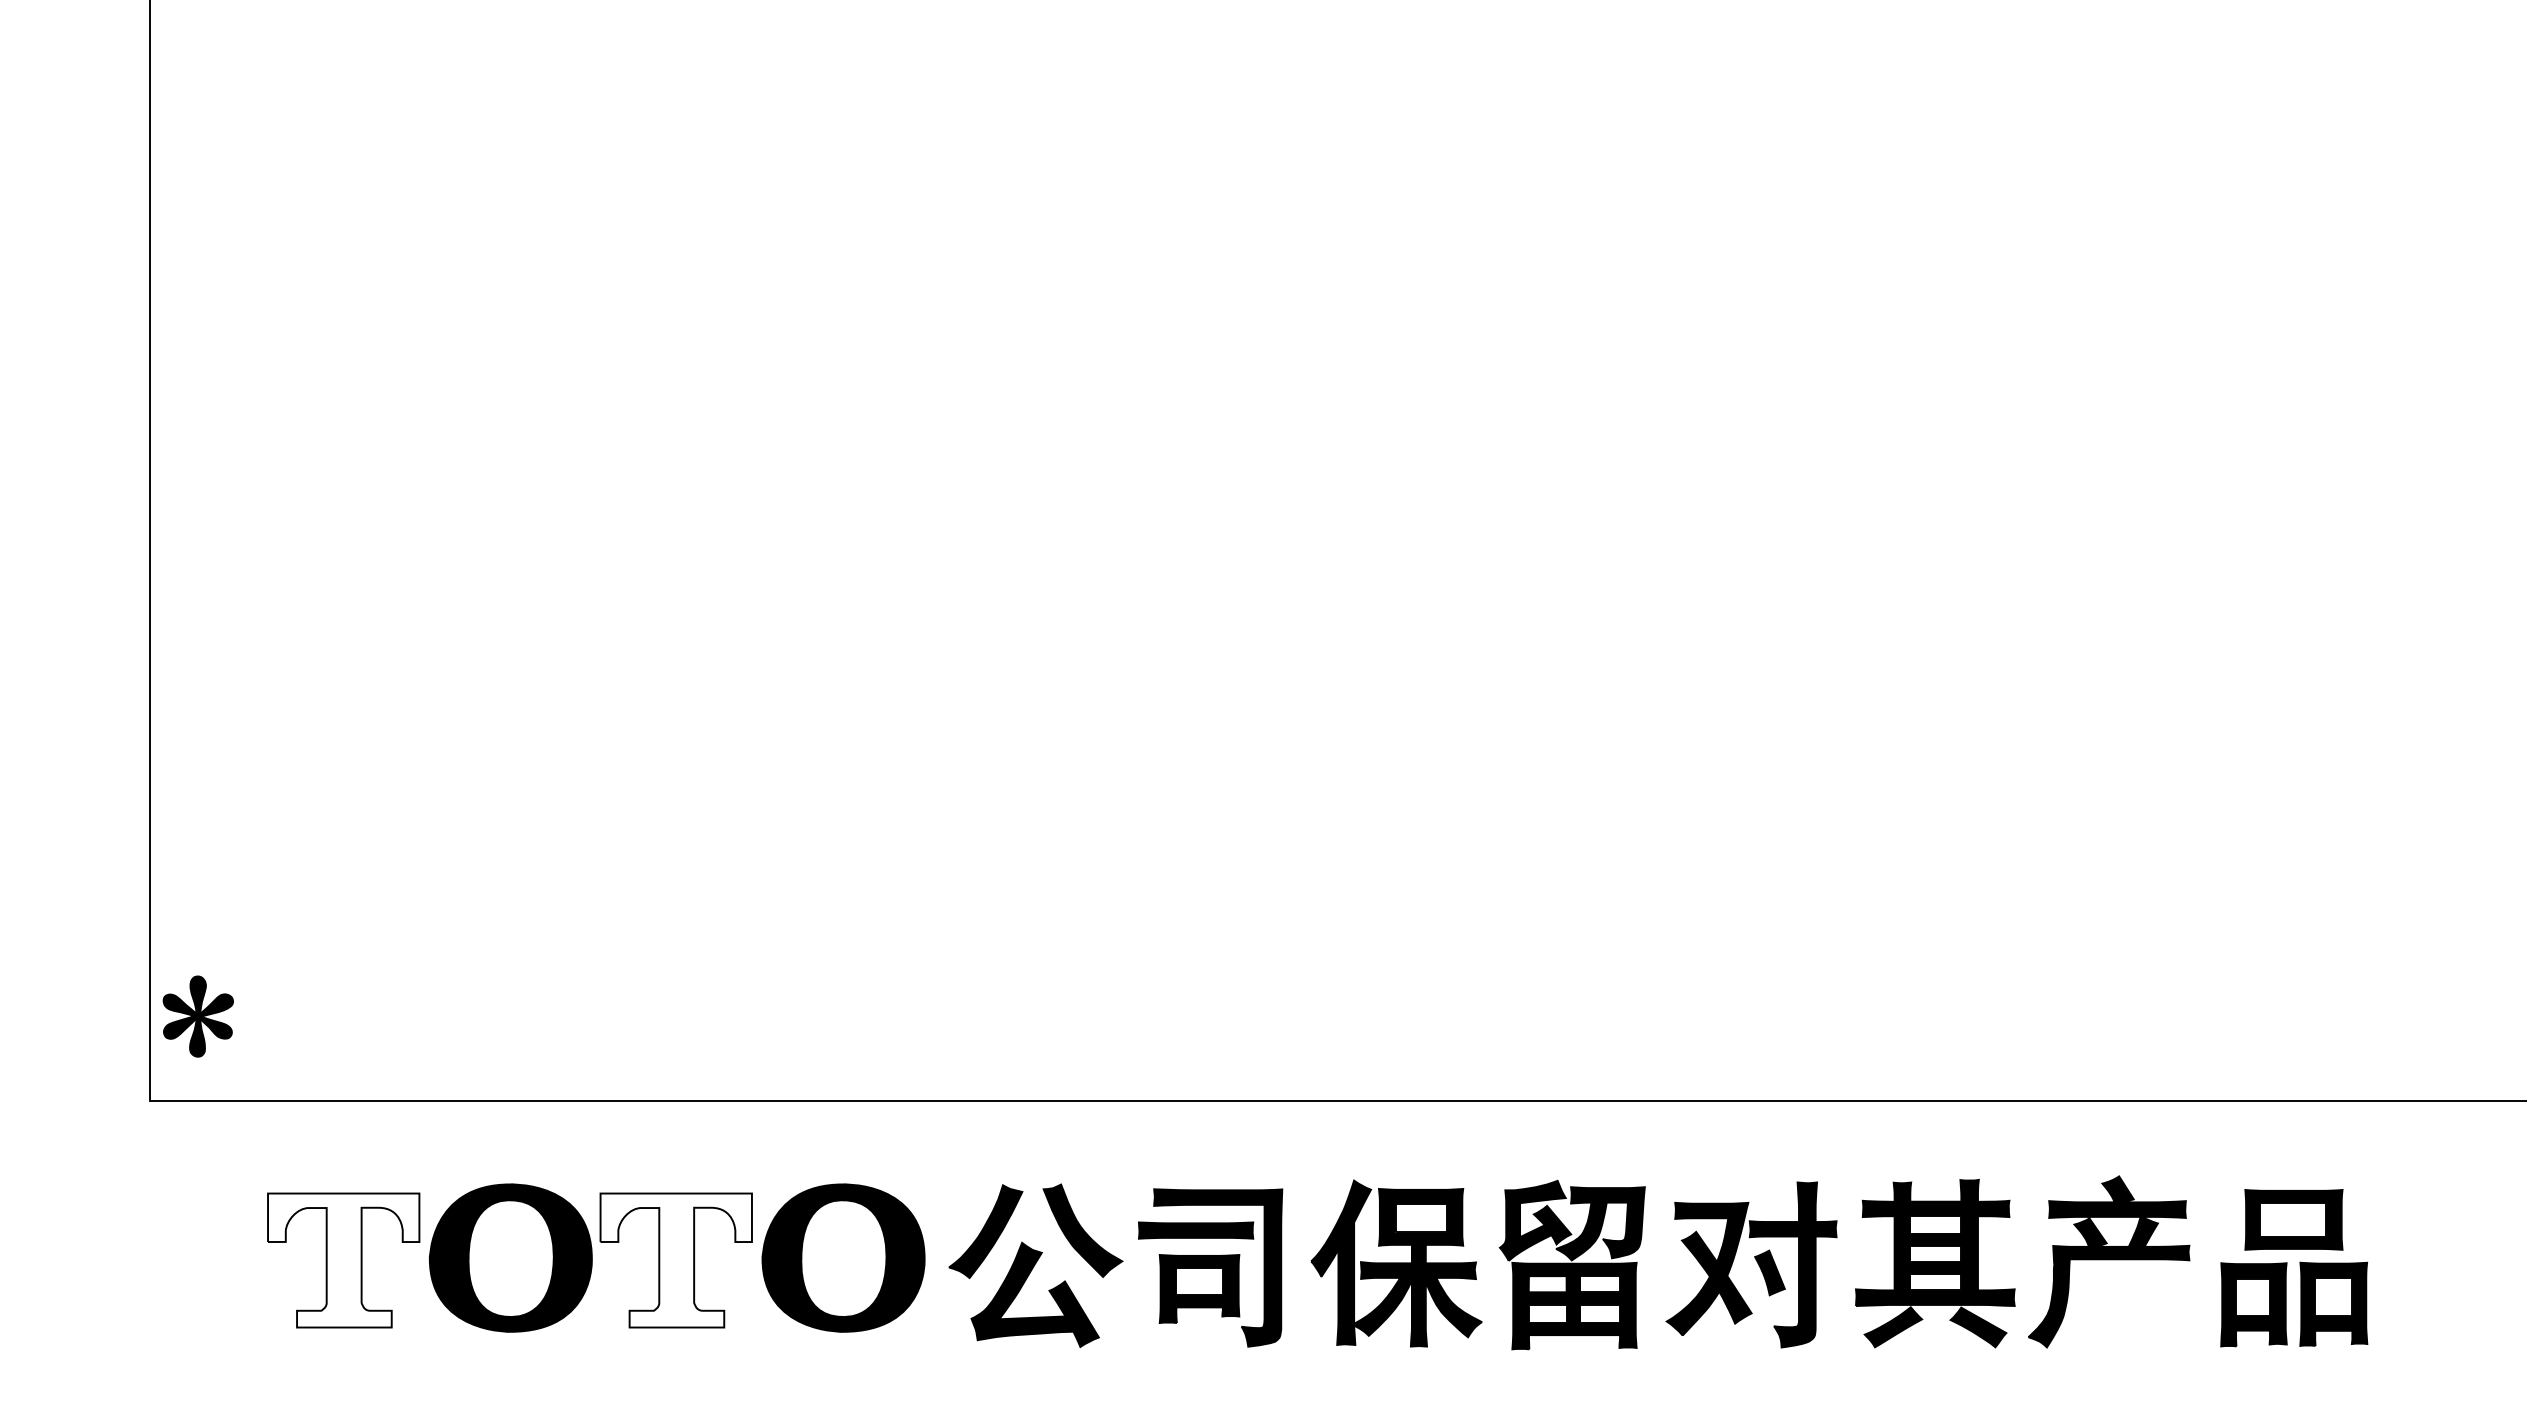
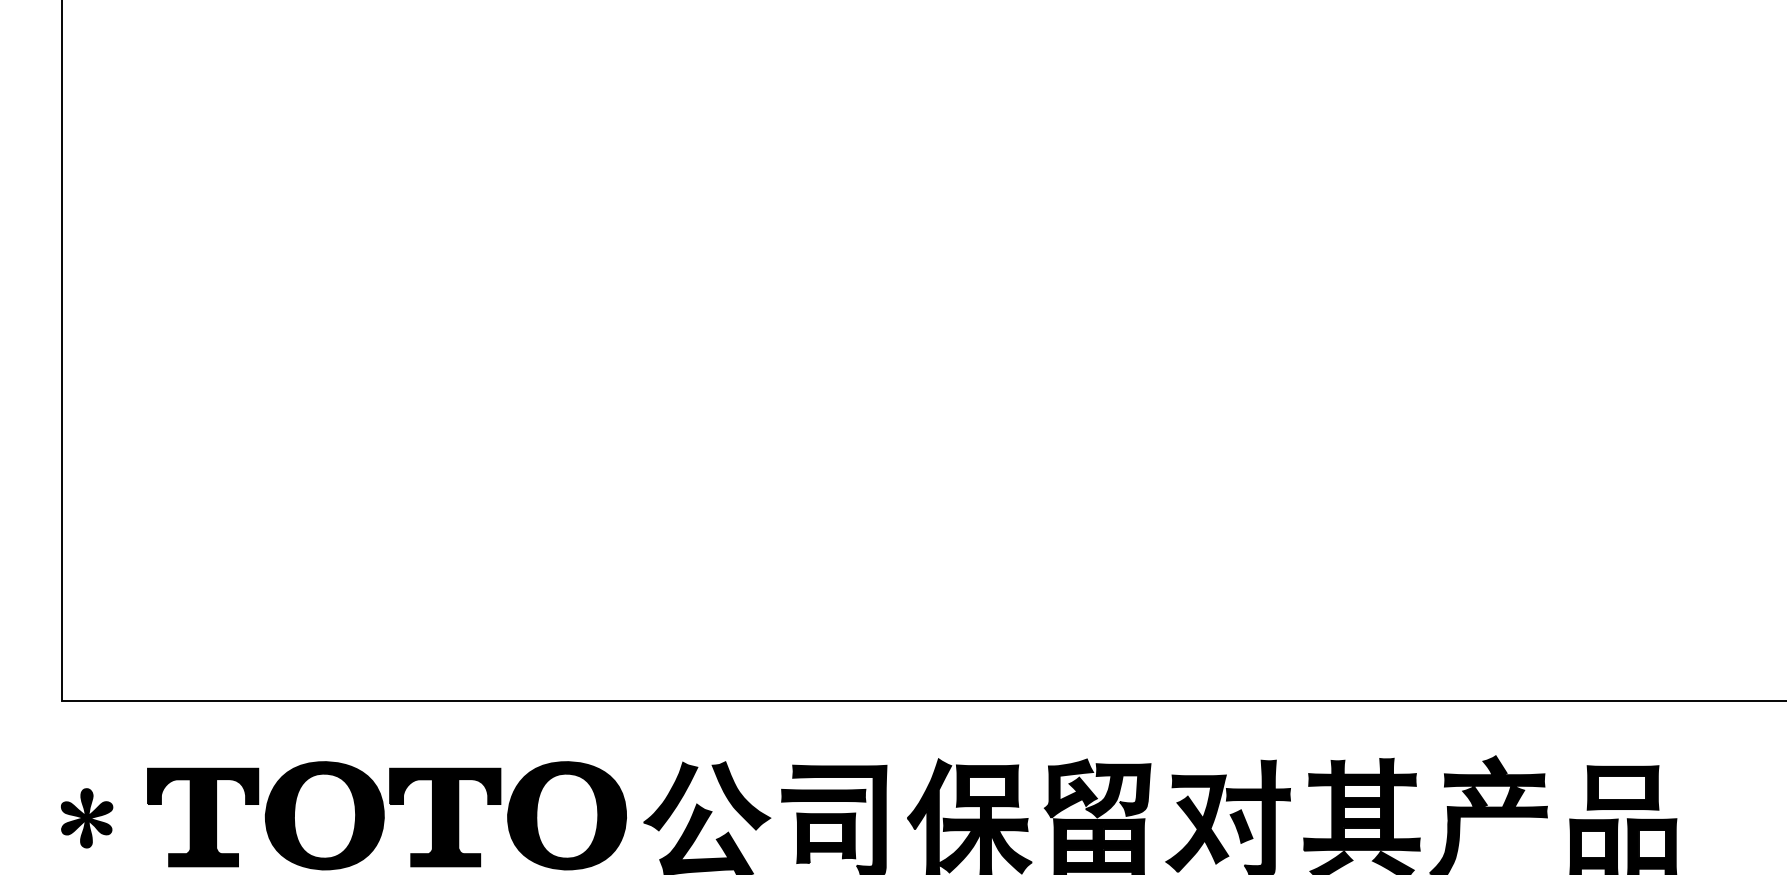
part: (197, 1016) -> (86, 818), moved
fill: (343, 1260) -> (202, 817), added
fill: (675, 1260) -> (444, 817), added

